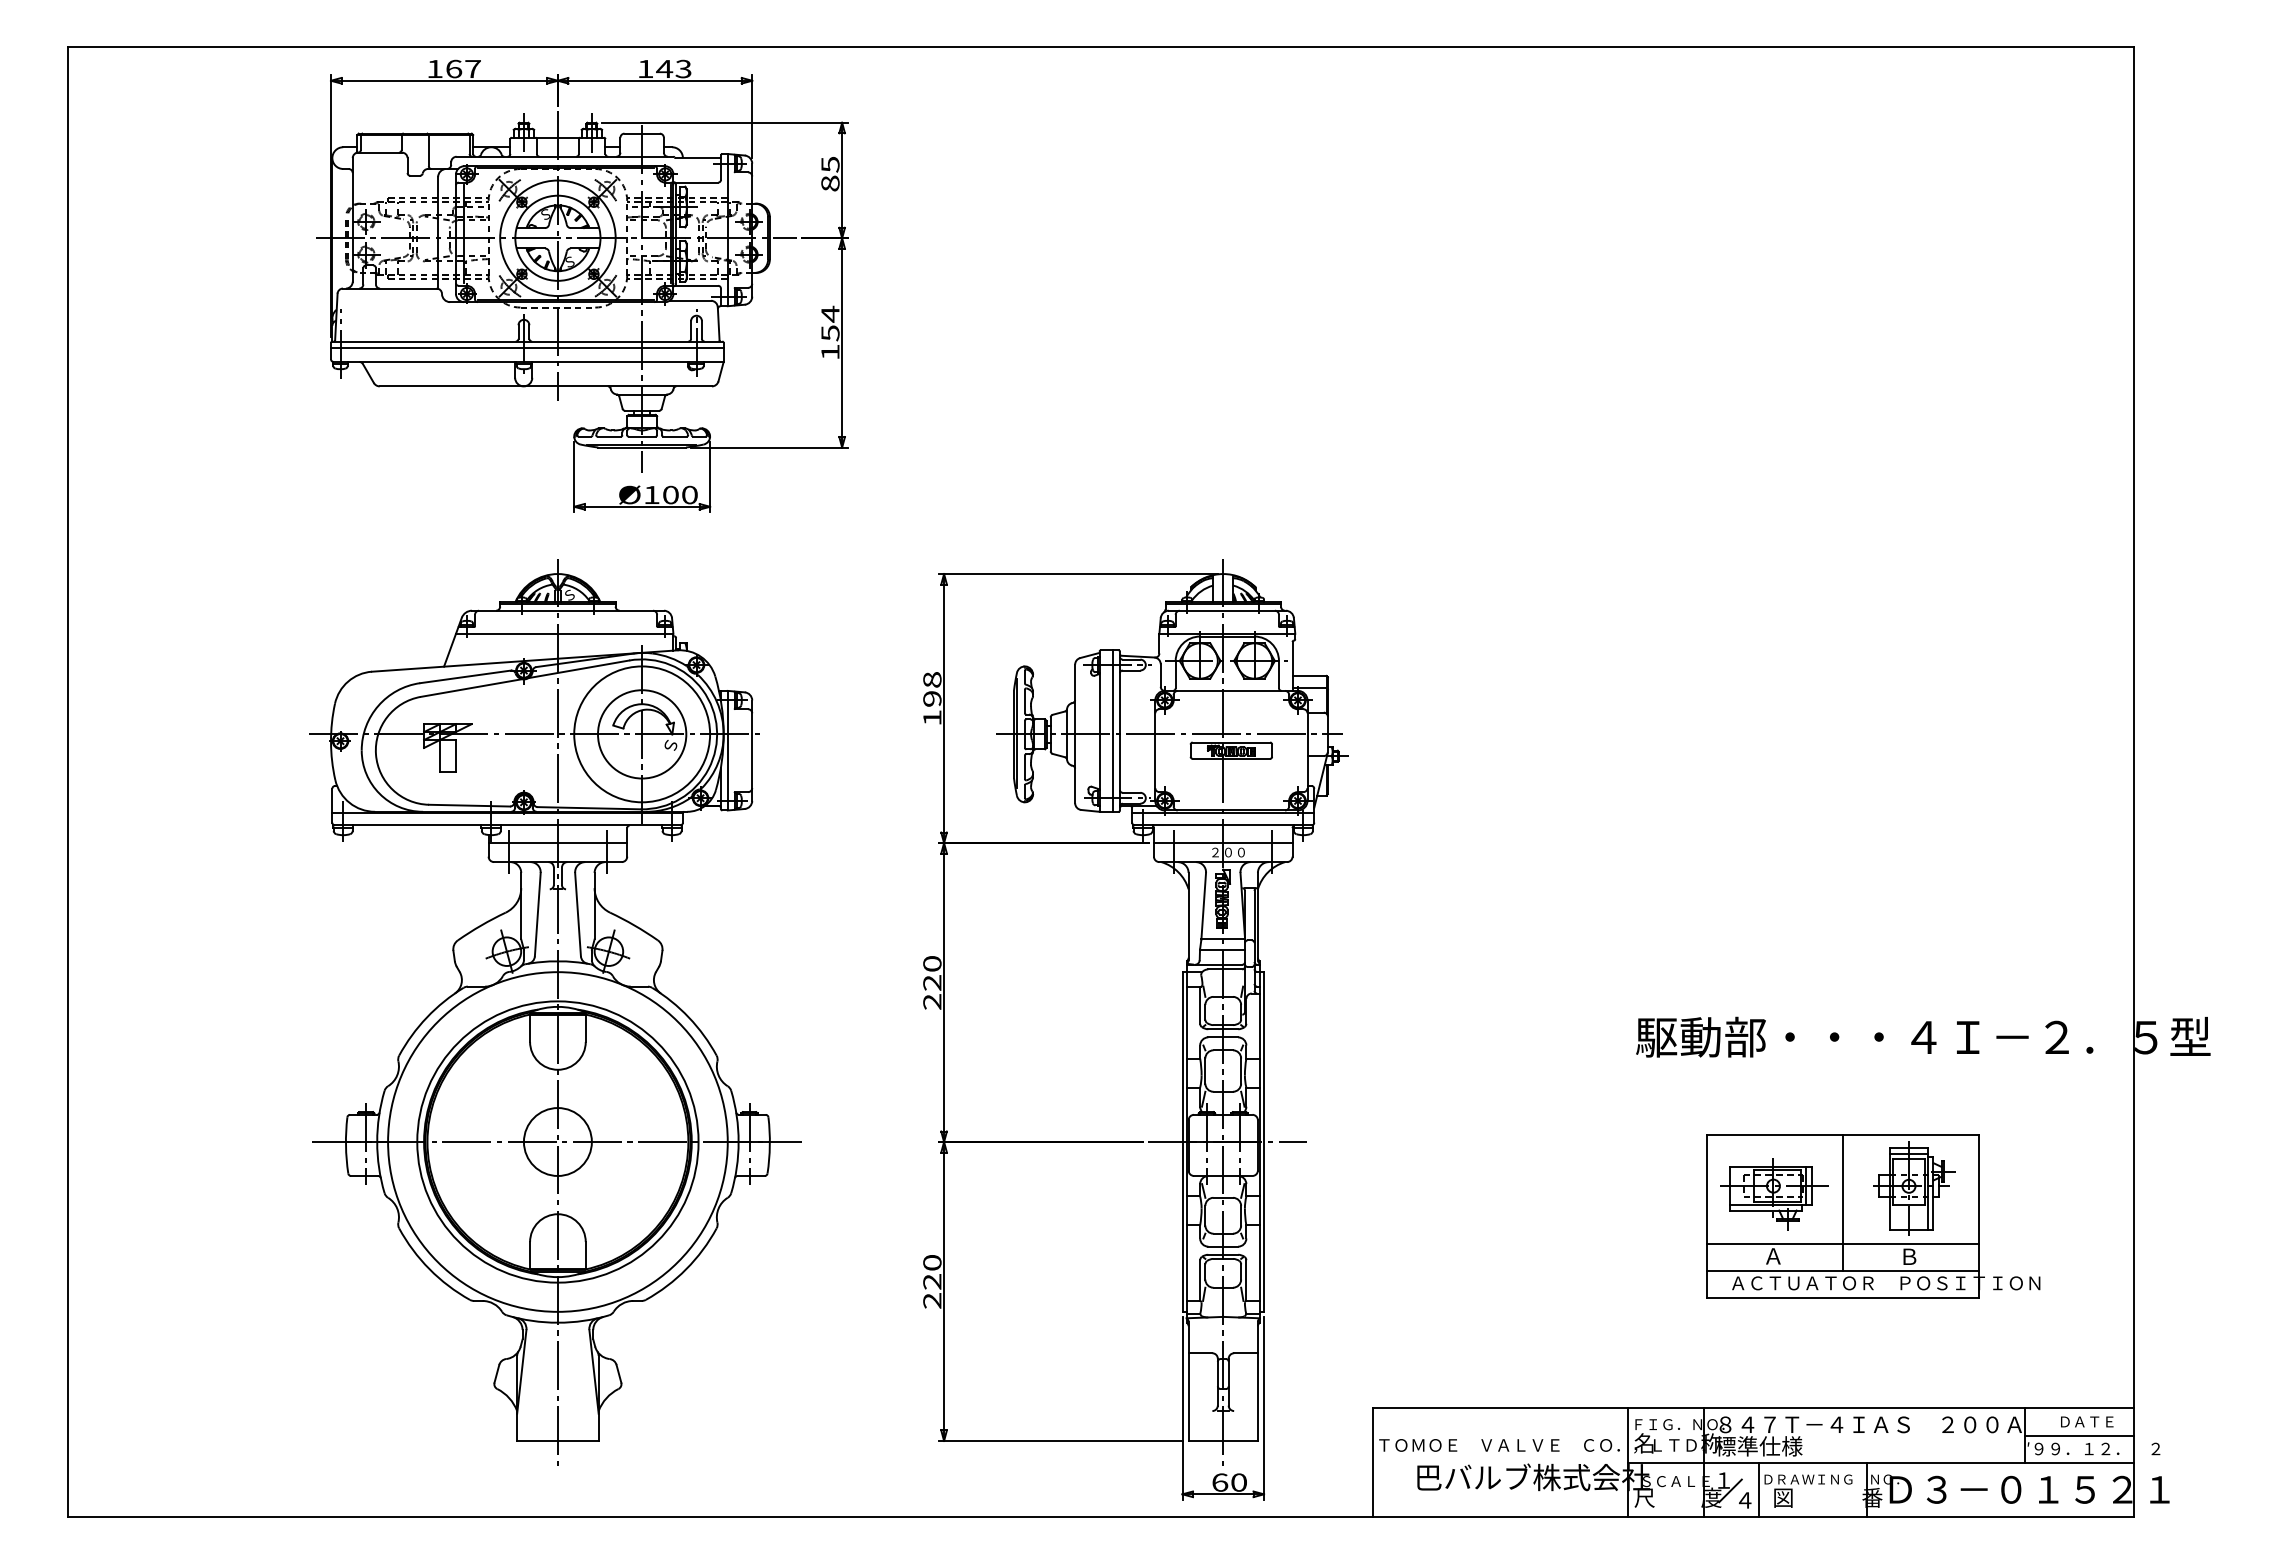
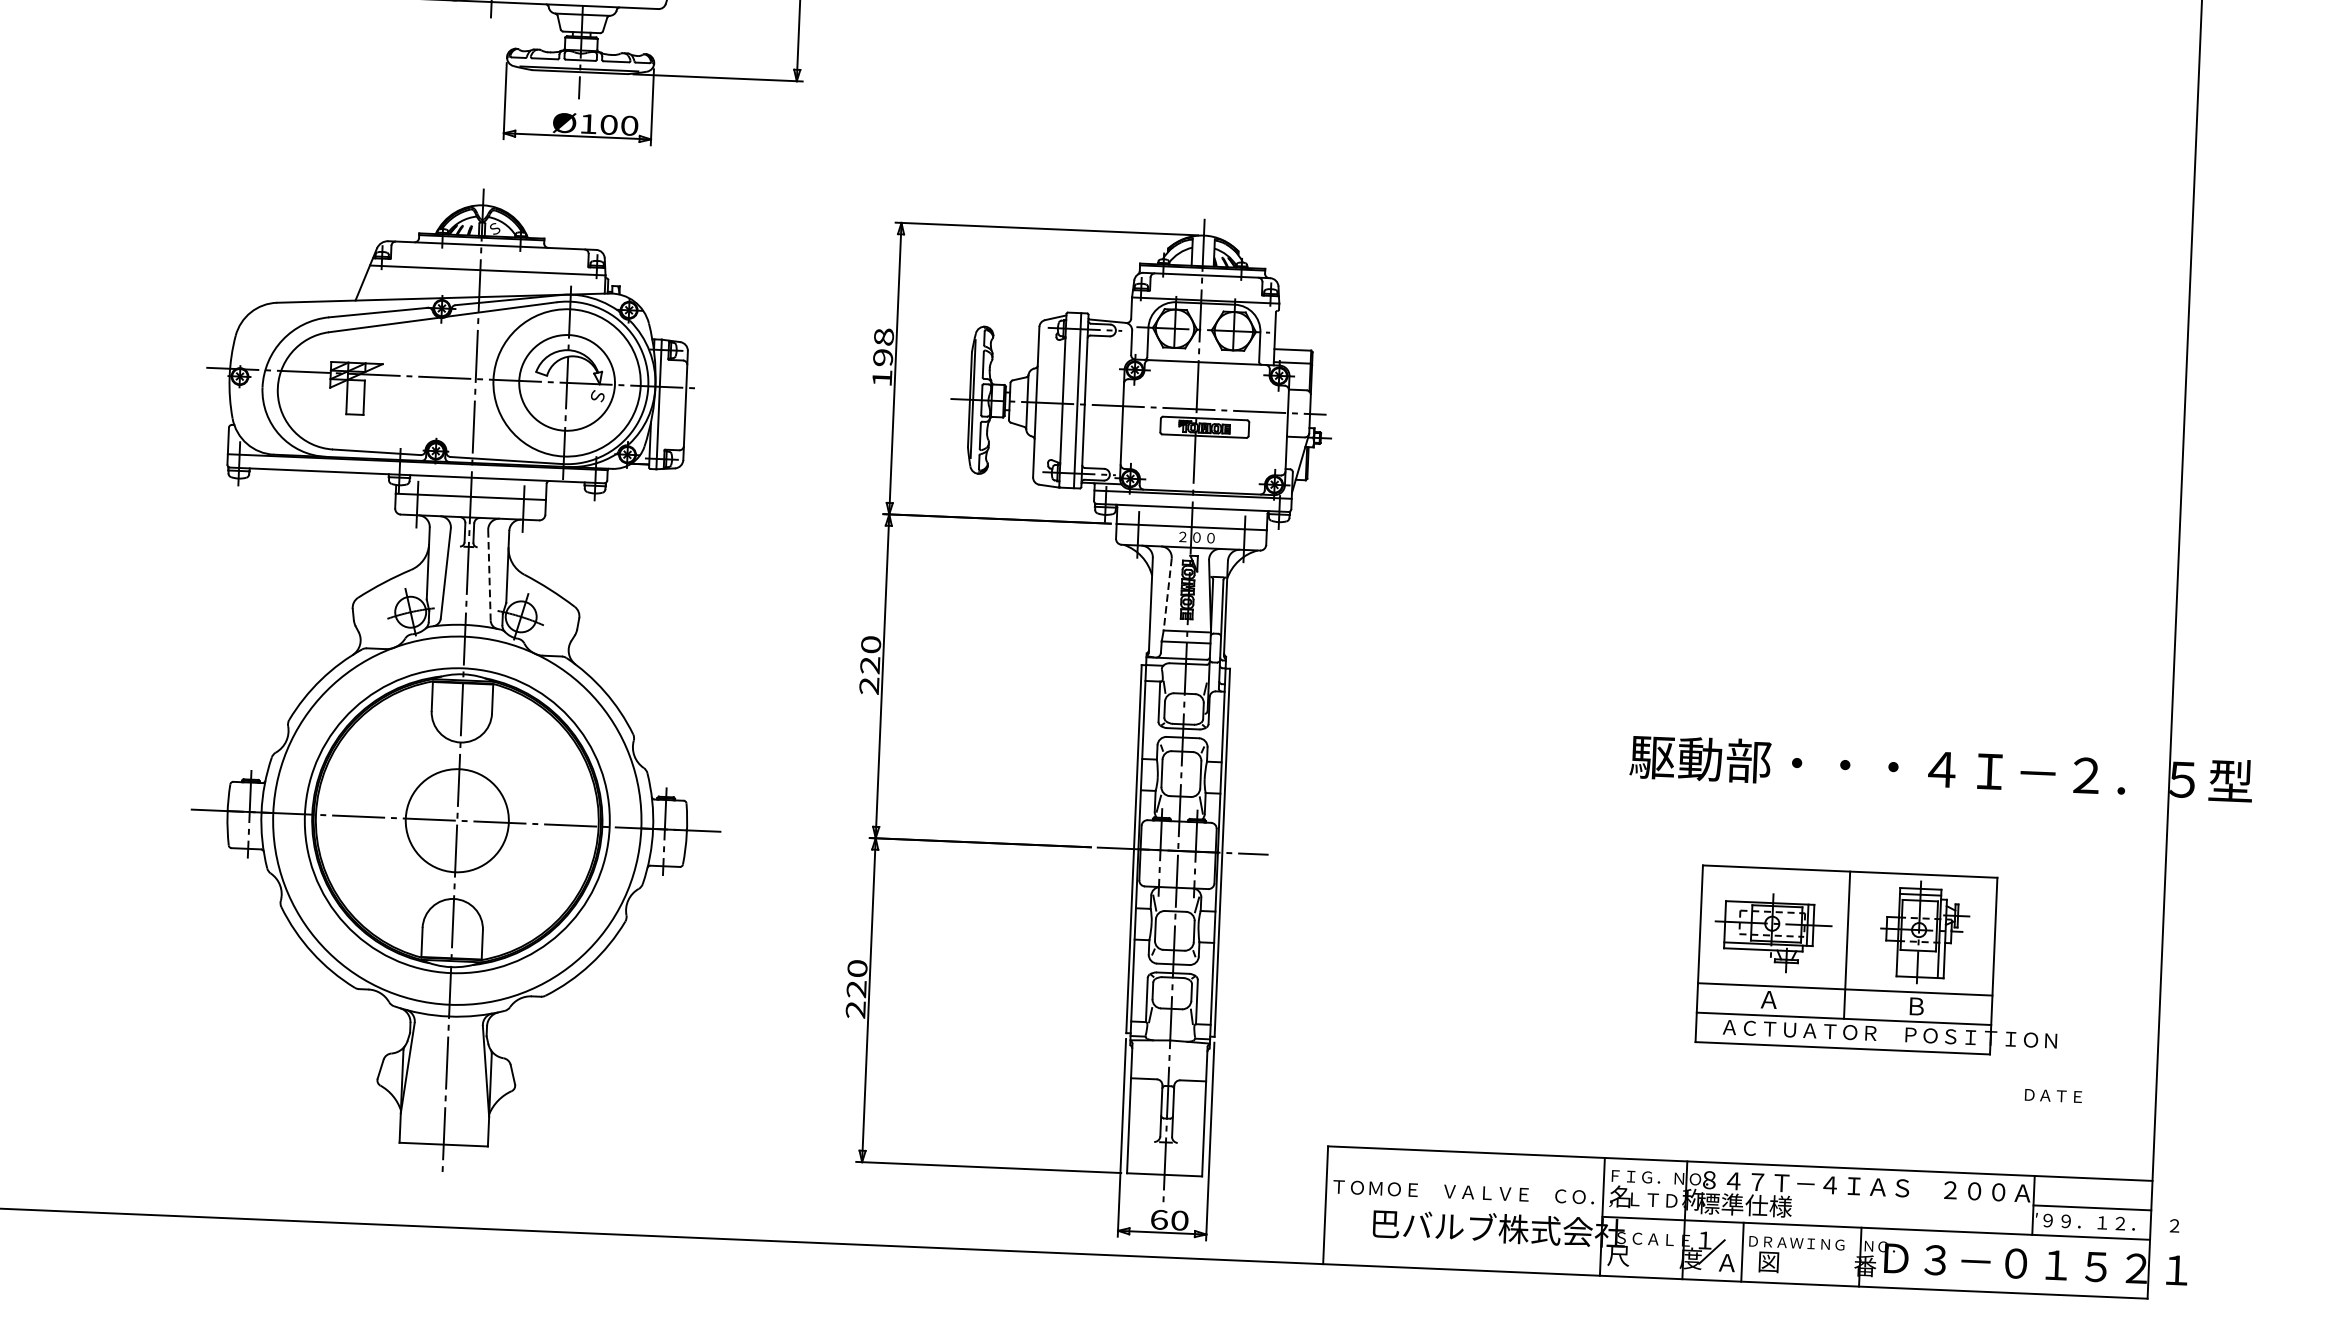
line: (1203, 906) -> (1167, 594), solid -> dashed
line: (578, 914) -> (489, 575), solid -> dashed
circle: (557, 1141) -> (456, 820), size x1.4
text: (2087, 1421) -> (2053, 1095), moved
text: (1744, 1500) -> (1726, 1263), ４ -> Ａ

